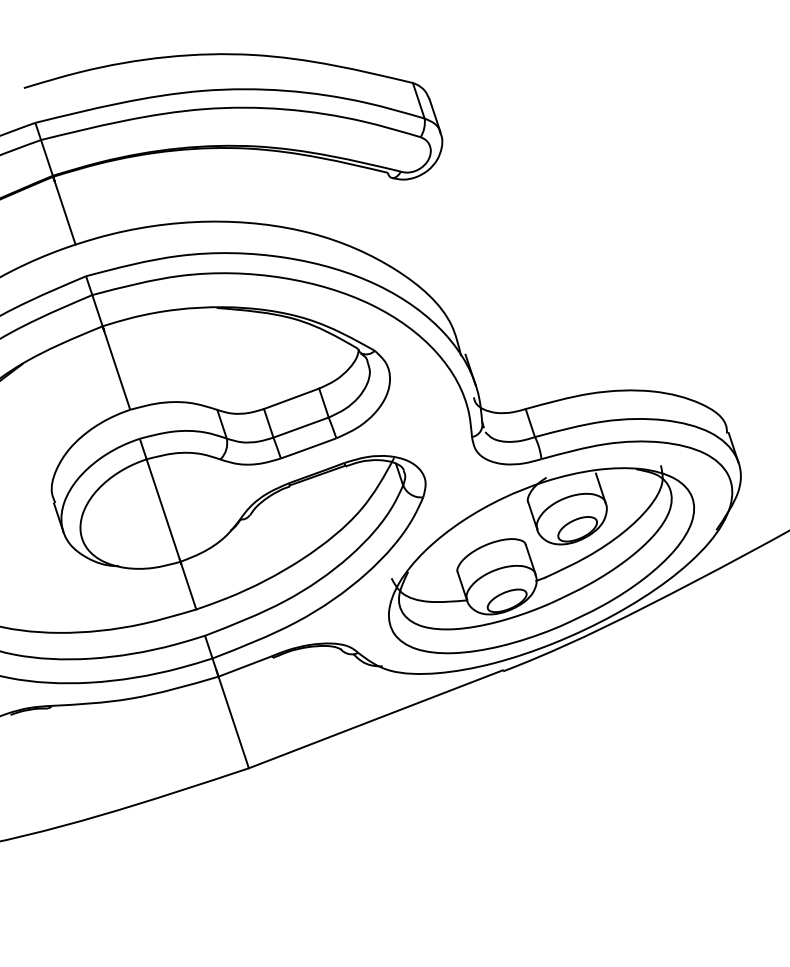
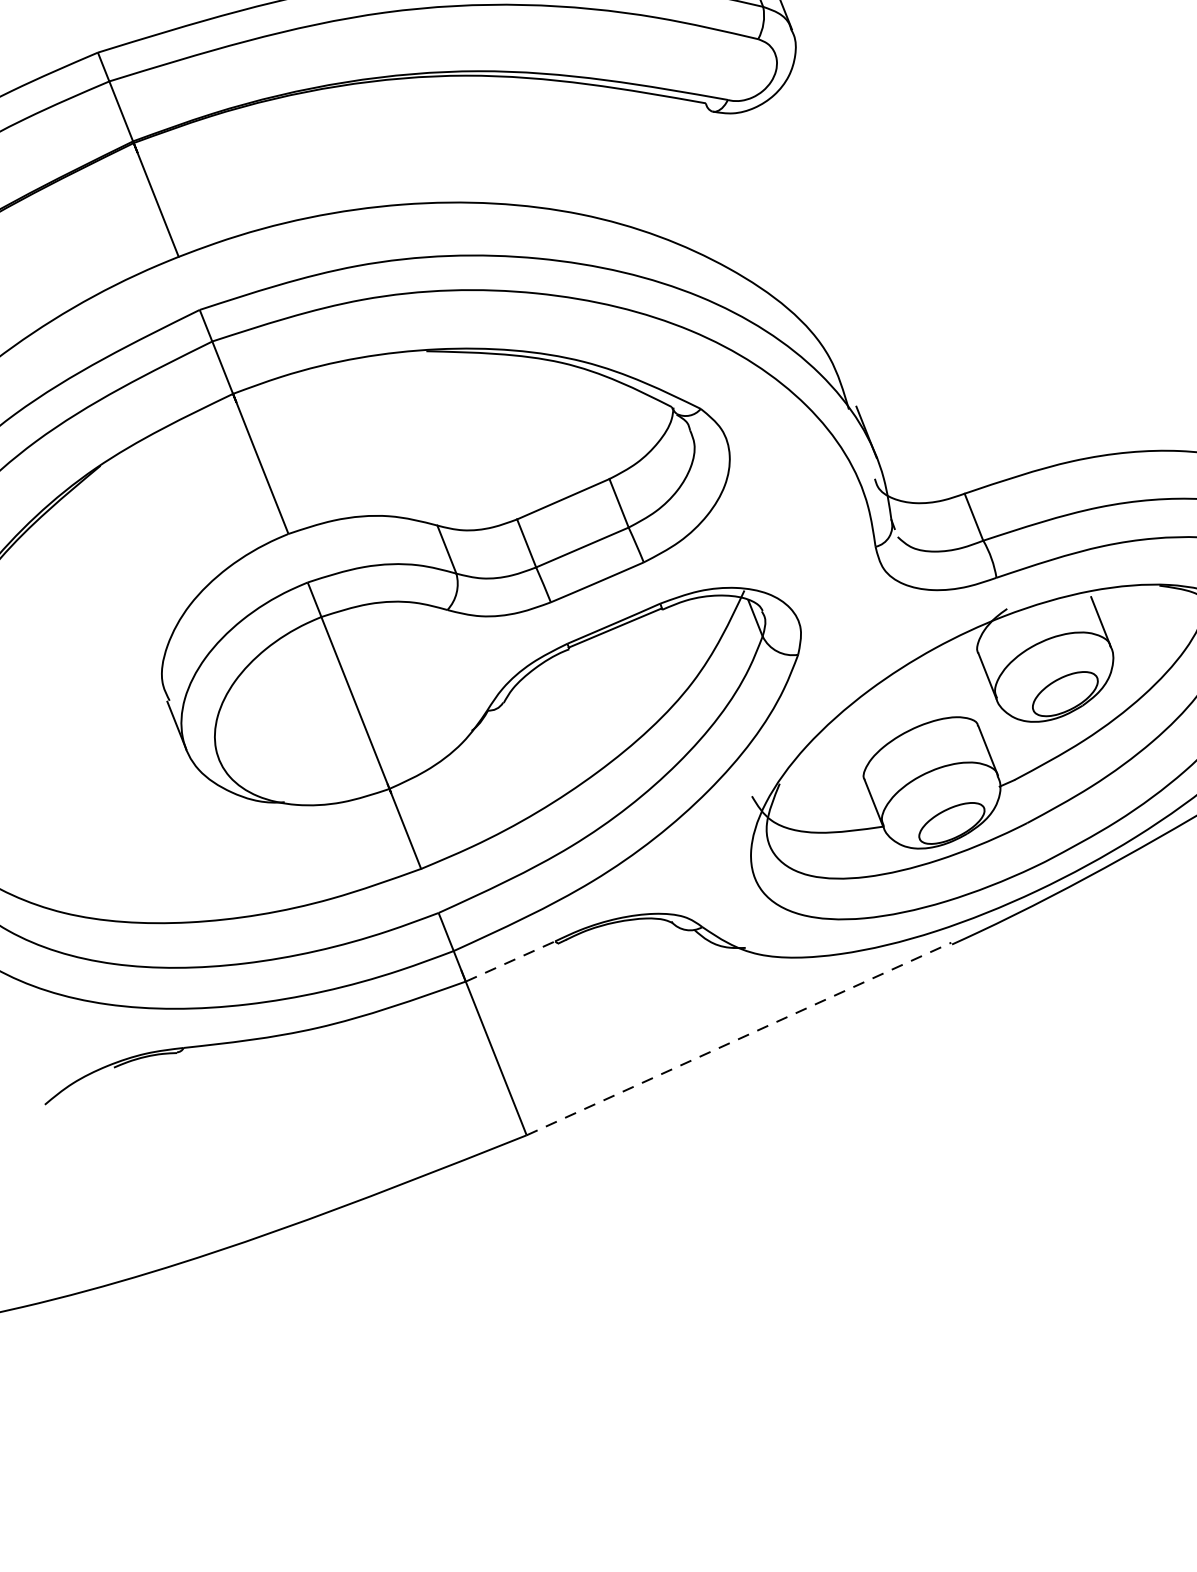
line: (245, 666) -> (510, 961), solid -> dashed
line: (376, 719) -> (740, 1039), solid -> dashed

